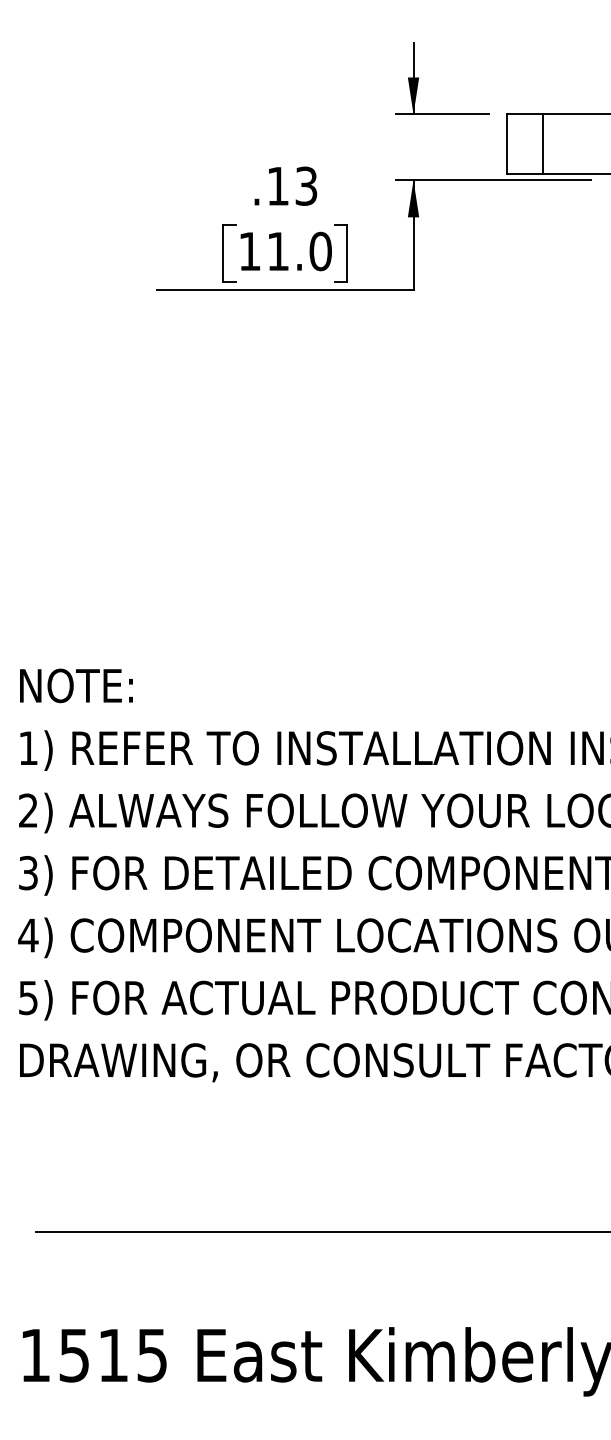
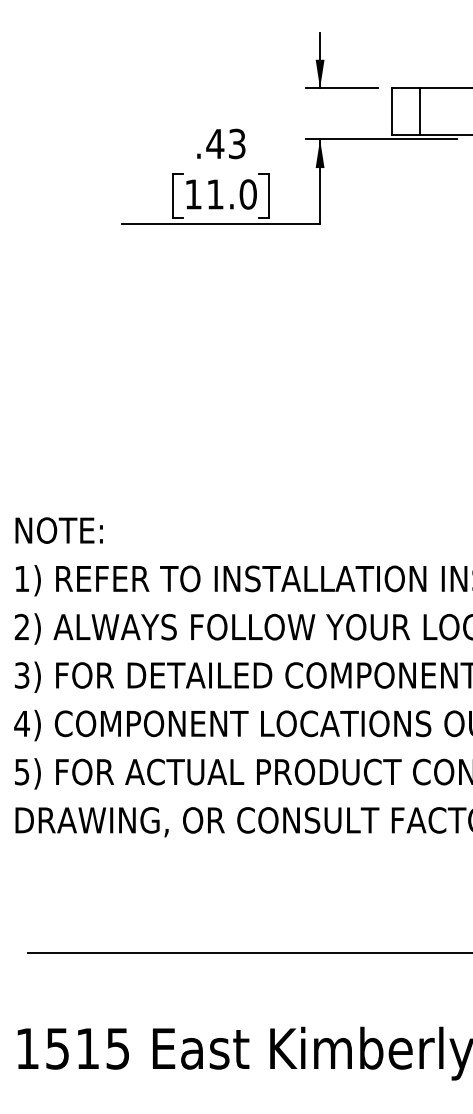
text: (278, 185) -> (215, 143), .13 -> .43

